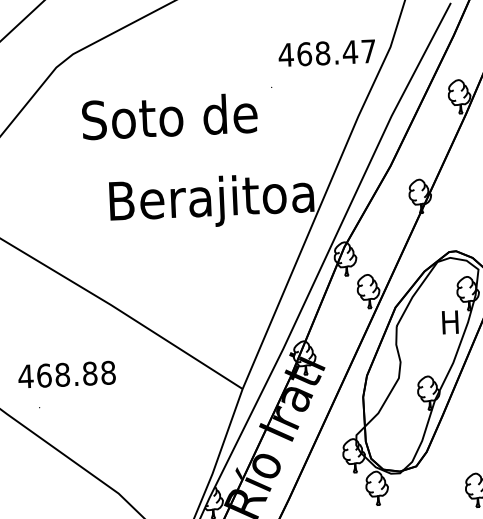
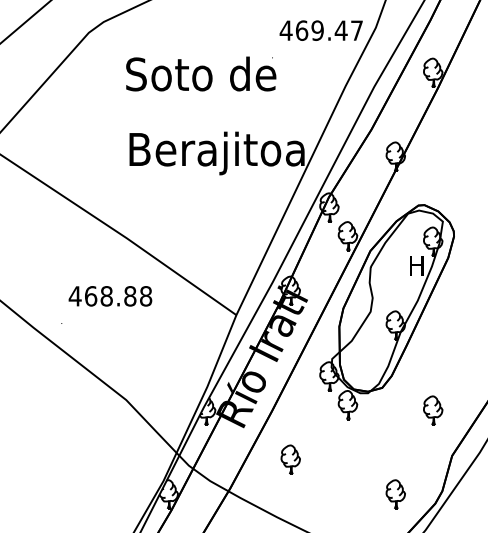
text: (322, 53) -> (317, 30), 468.47 -> 469.47
text: (170, 115) -> (201, 73), moved
text: (67, 374) -> (110, 296), moved

